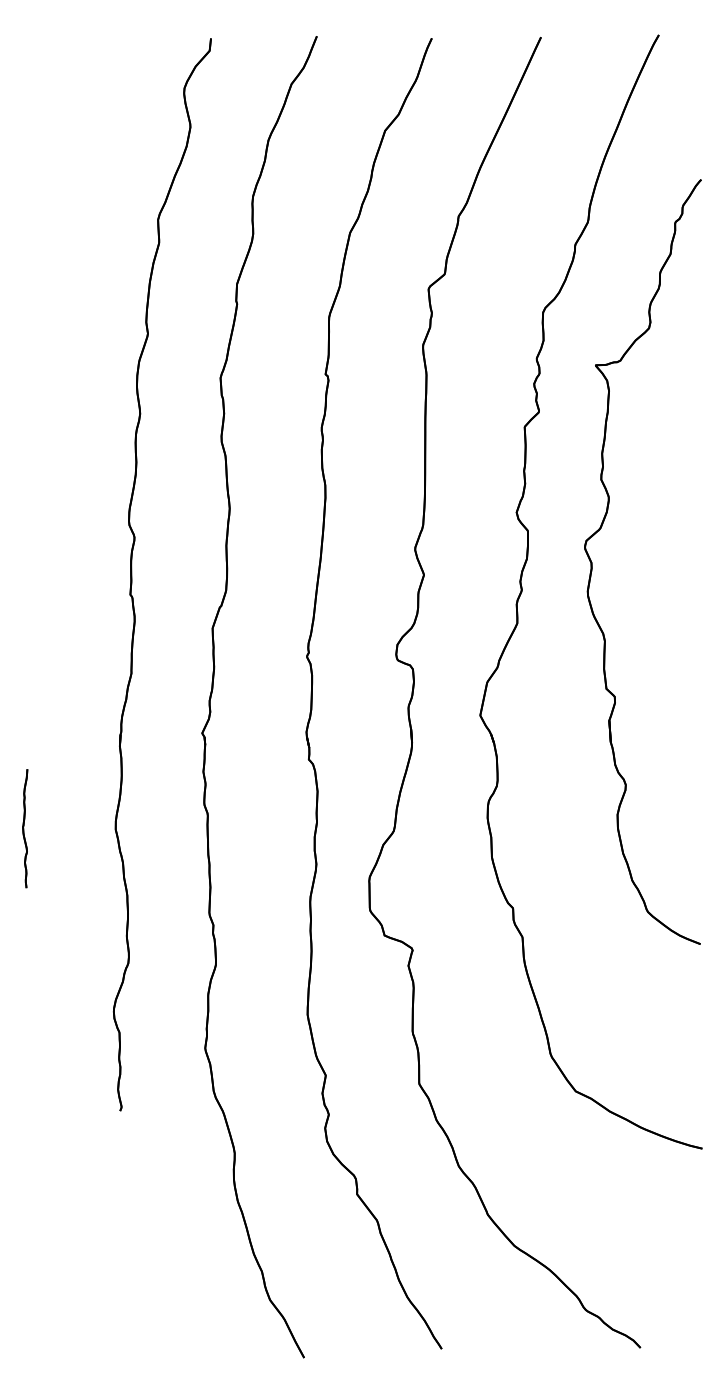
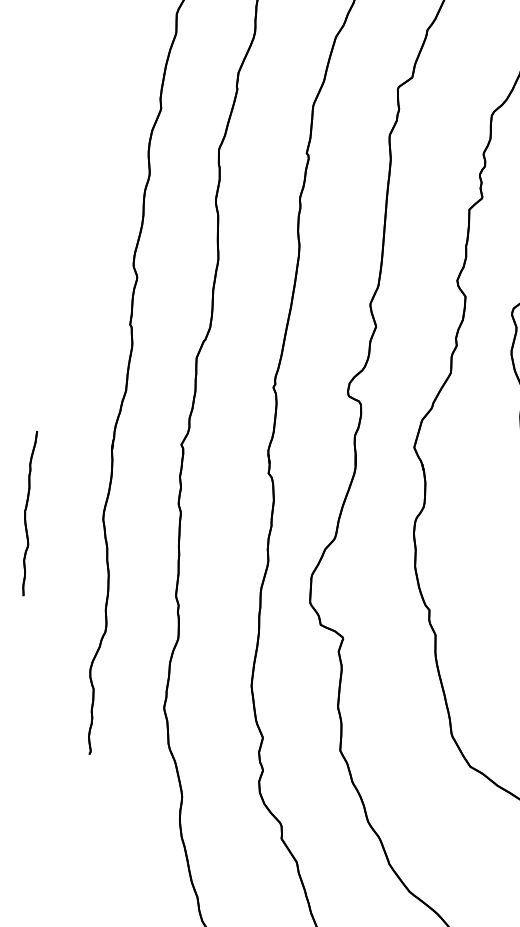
part: (24, 828) -> (27, 513), size x1.67

